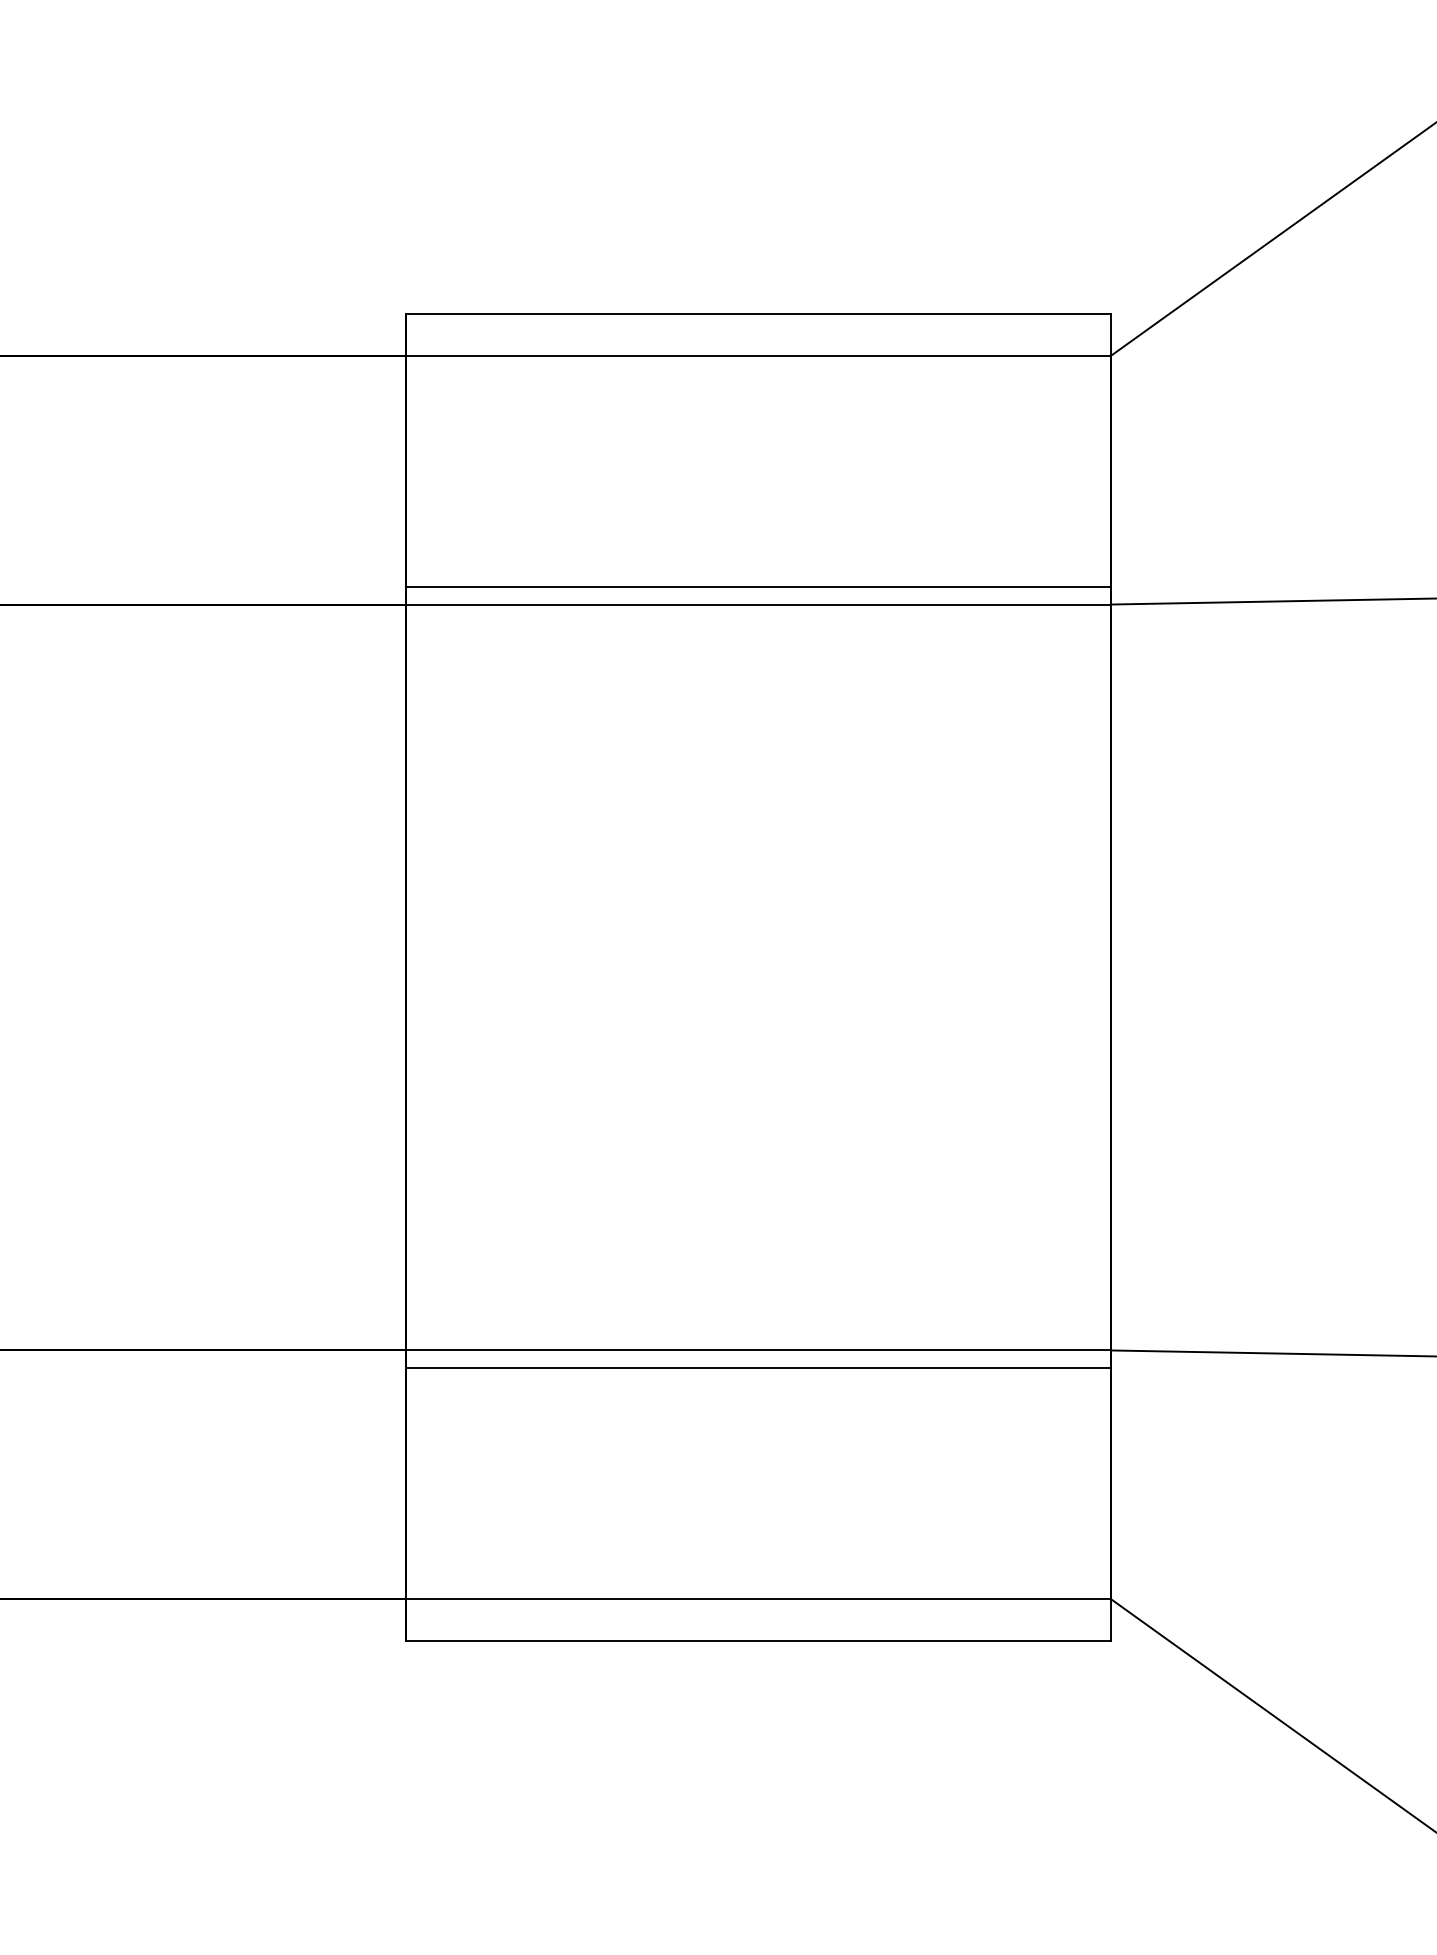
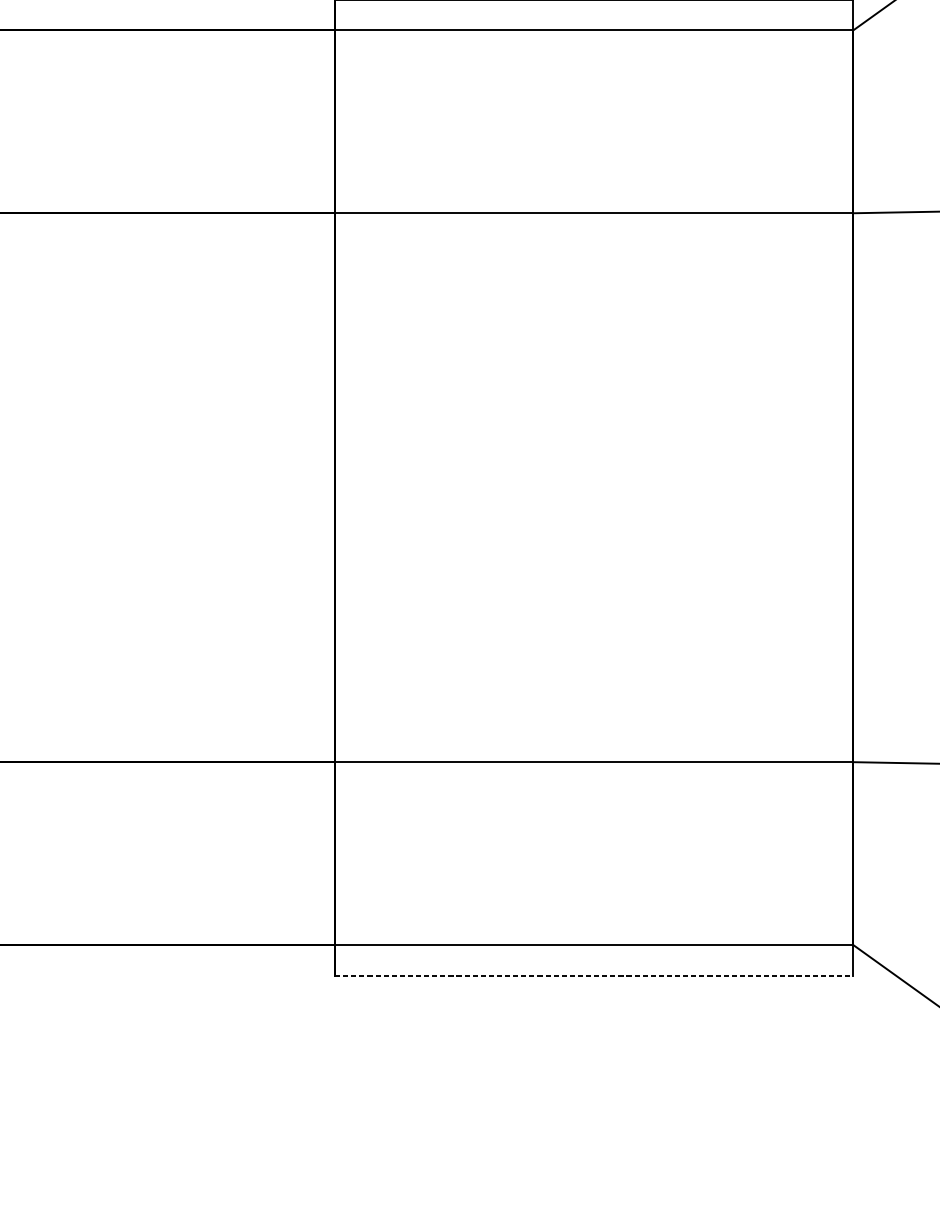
line: (758, 587) -> (594, 200), removed
line: (758, 1367) -> (594, 774), removed
line: (759, 1640) -> (594, 975), solid -> dashed

